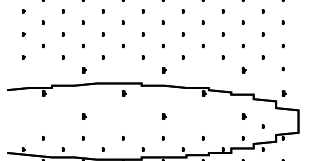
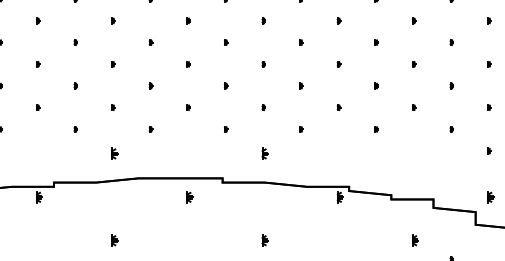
part: (243, 69) -> (414, 152), removed

